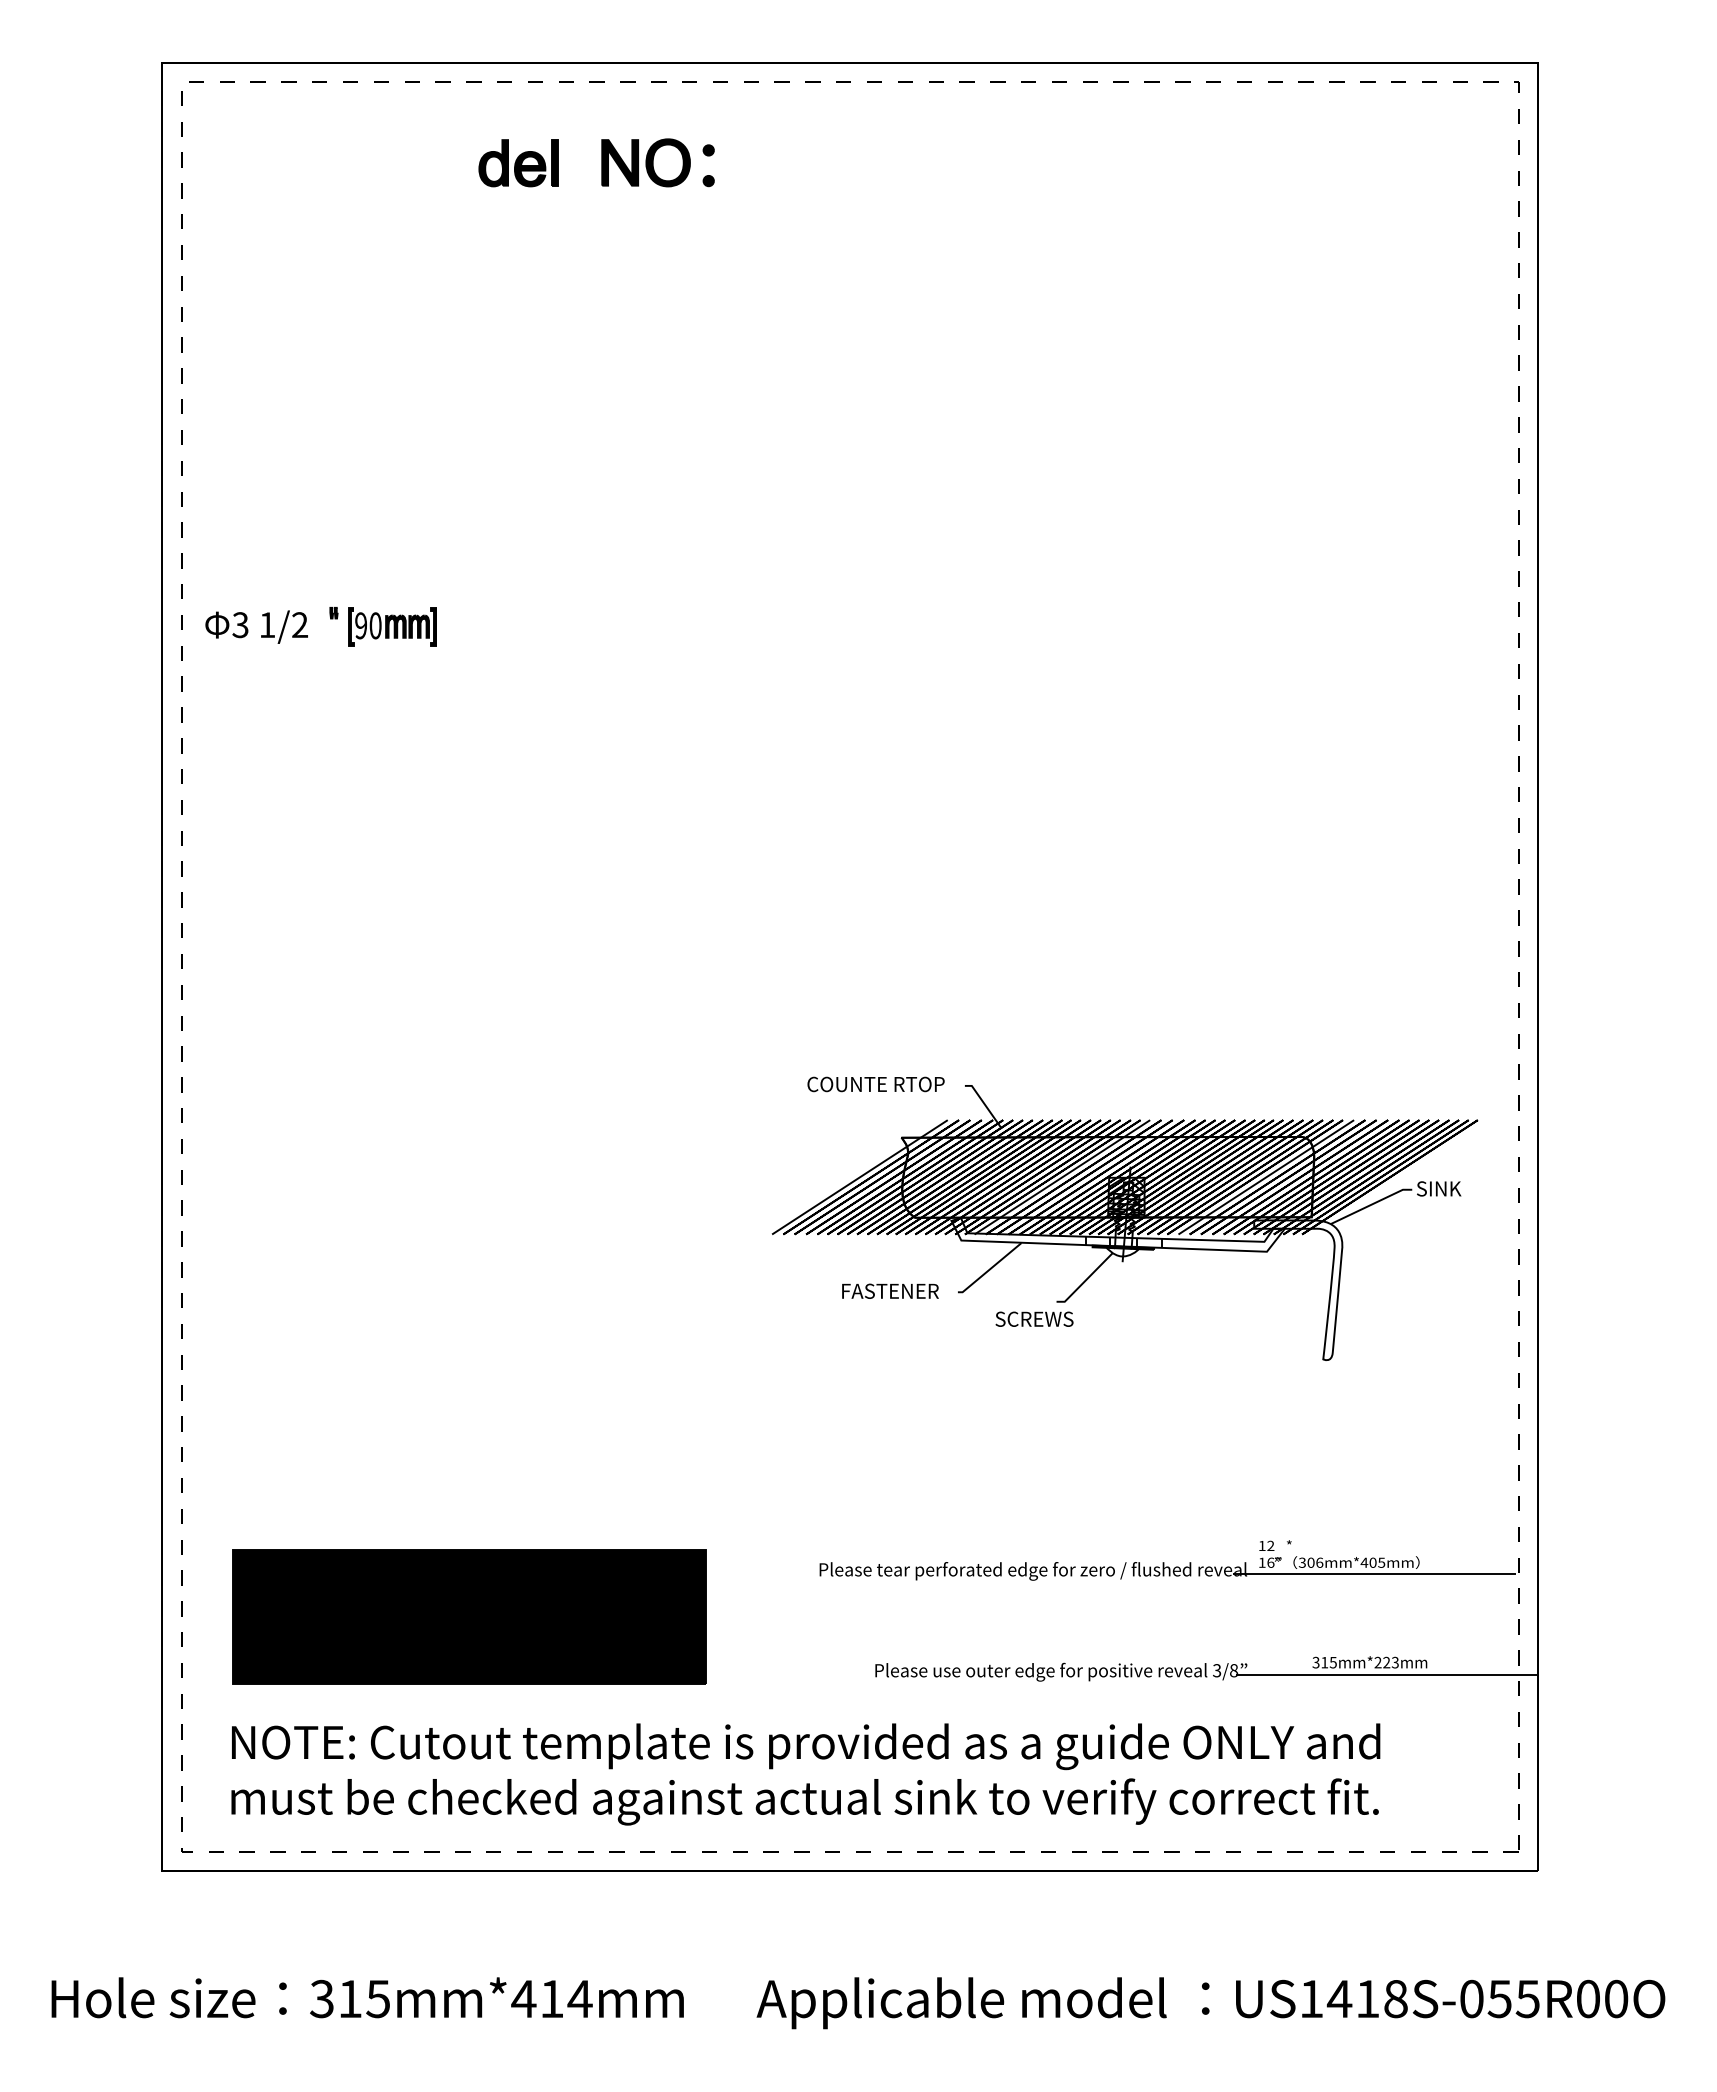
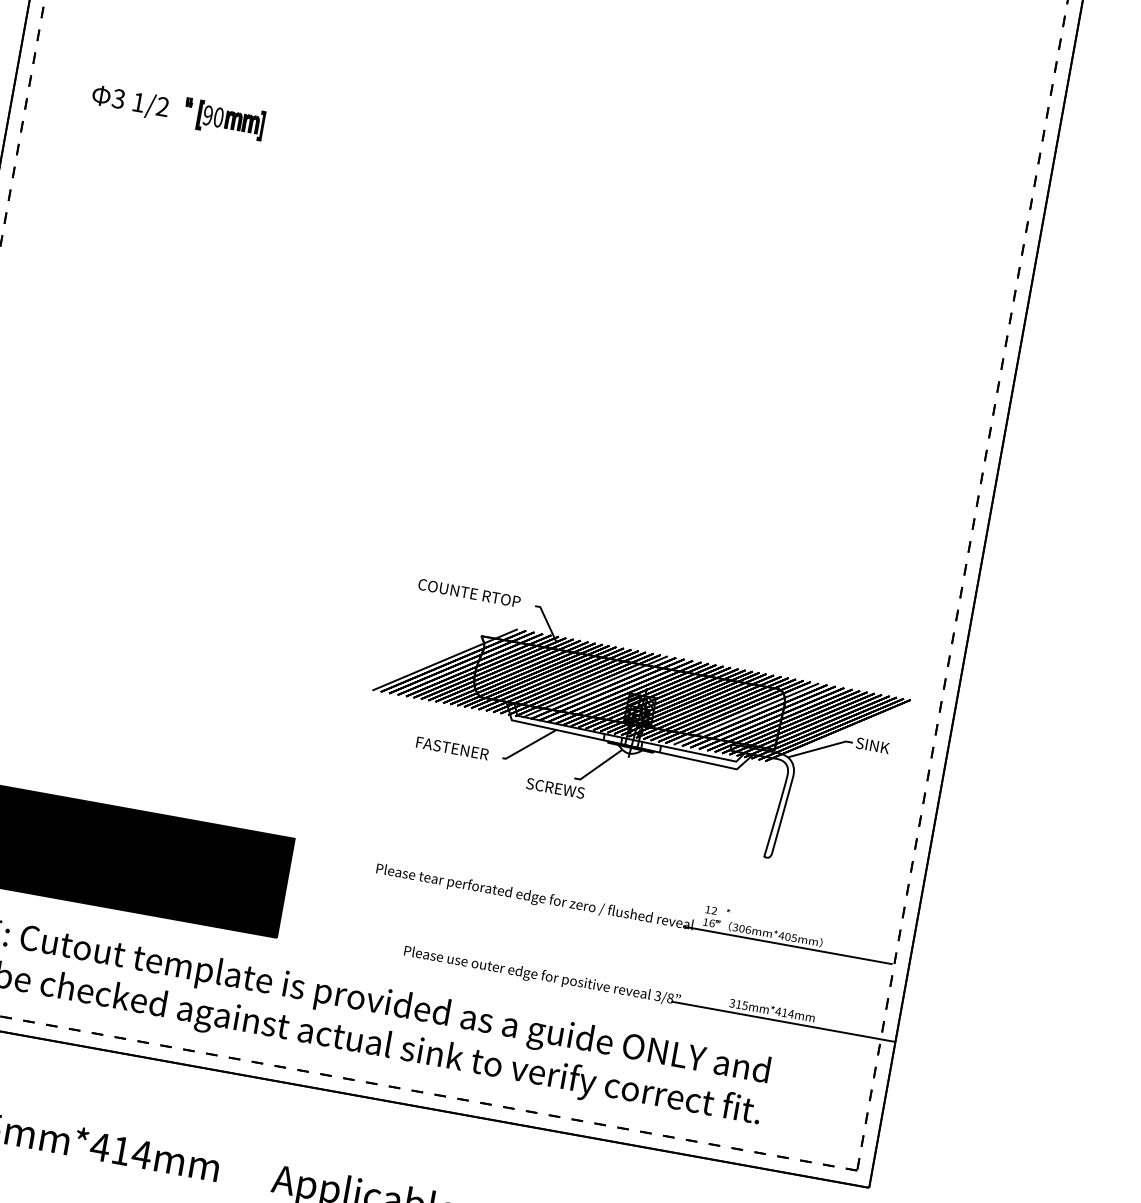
part: (330, 619) -> (186, 106), moved
part: (1124, 1218) -> (635, 725), moved
text: (1386, 1662) -> (784, 1012), 315mm*223mm -> 315mm*414mm

